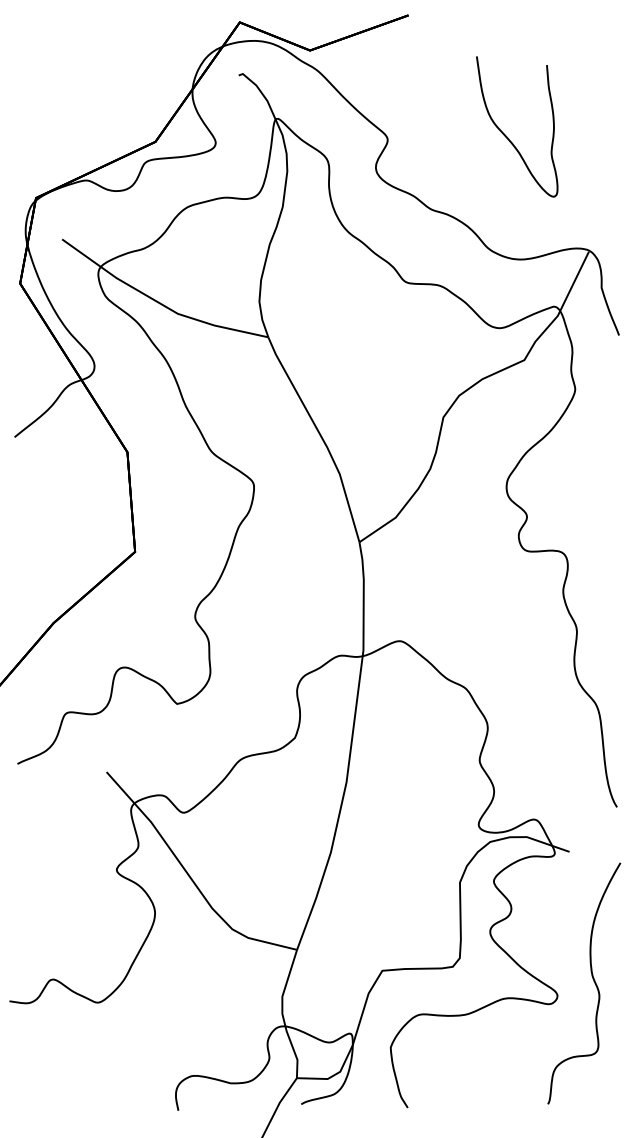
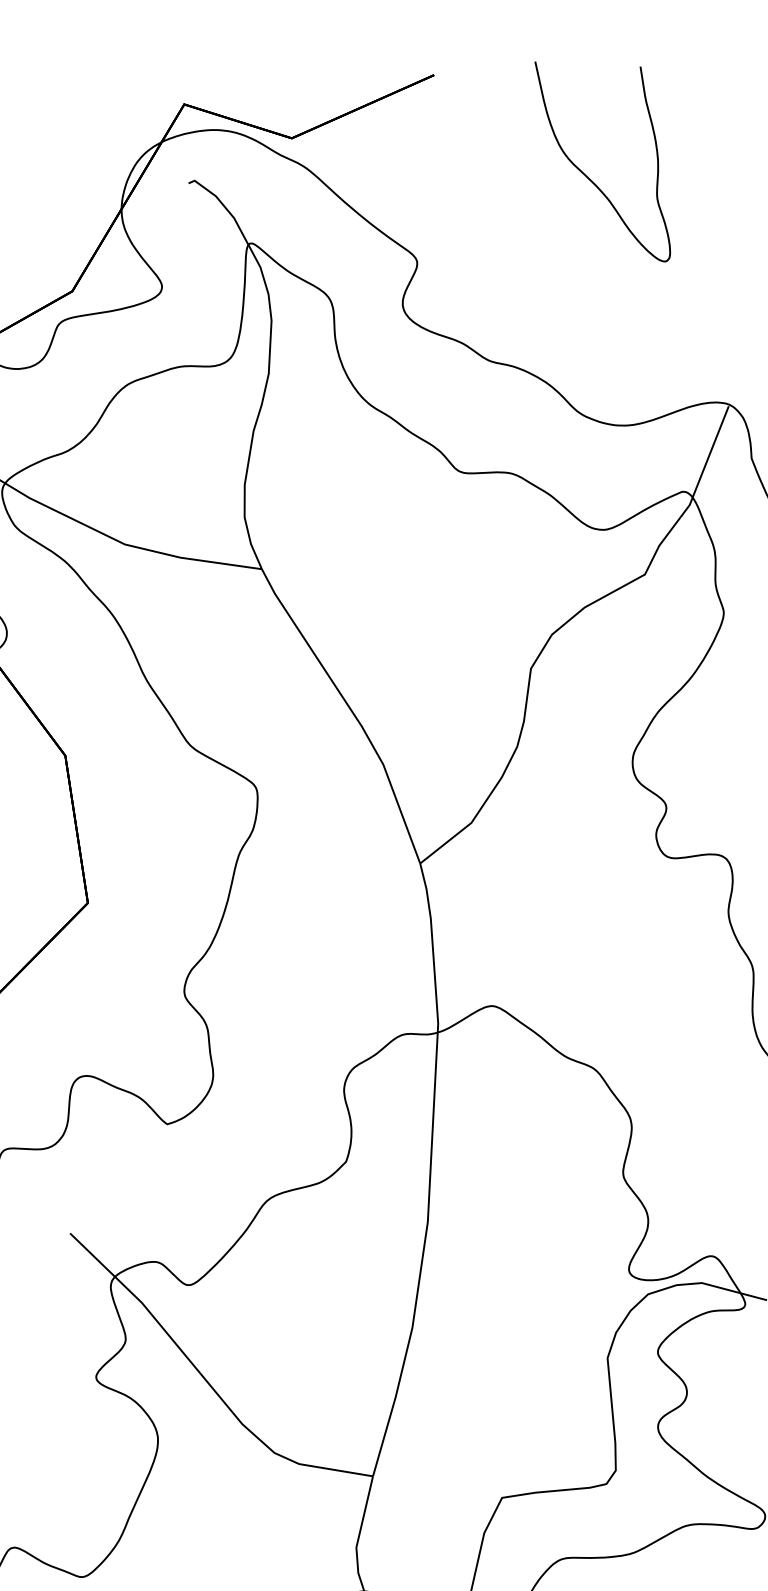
curve: (507, 136) -> (589, 177), moved

